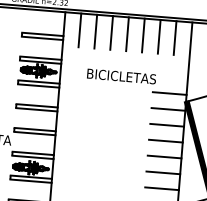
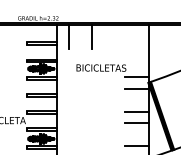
line: (96, 31) -> (80, 37), removed
line: (127, 34) -> (103, 37), removed
line: (143, 35) -> (114, 37), removed
line: (159, 37) -> (126, 37), removed
line: (174, 38) -> (137, 37), removed
line: (166, 125) -> (136, 100), removed
line: (162, 172) -> (136, 134), removed

